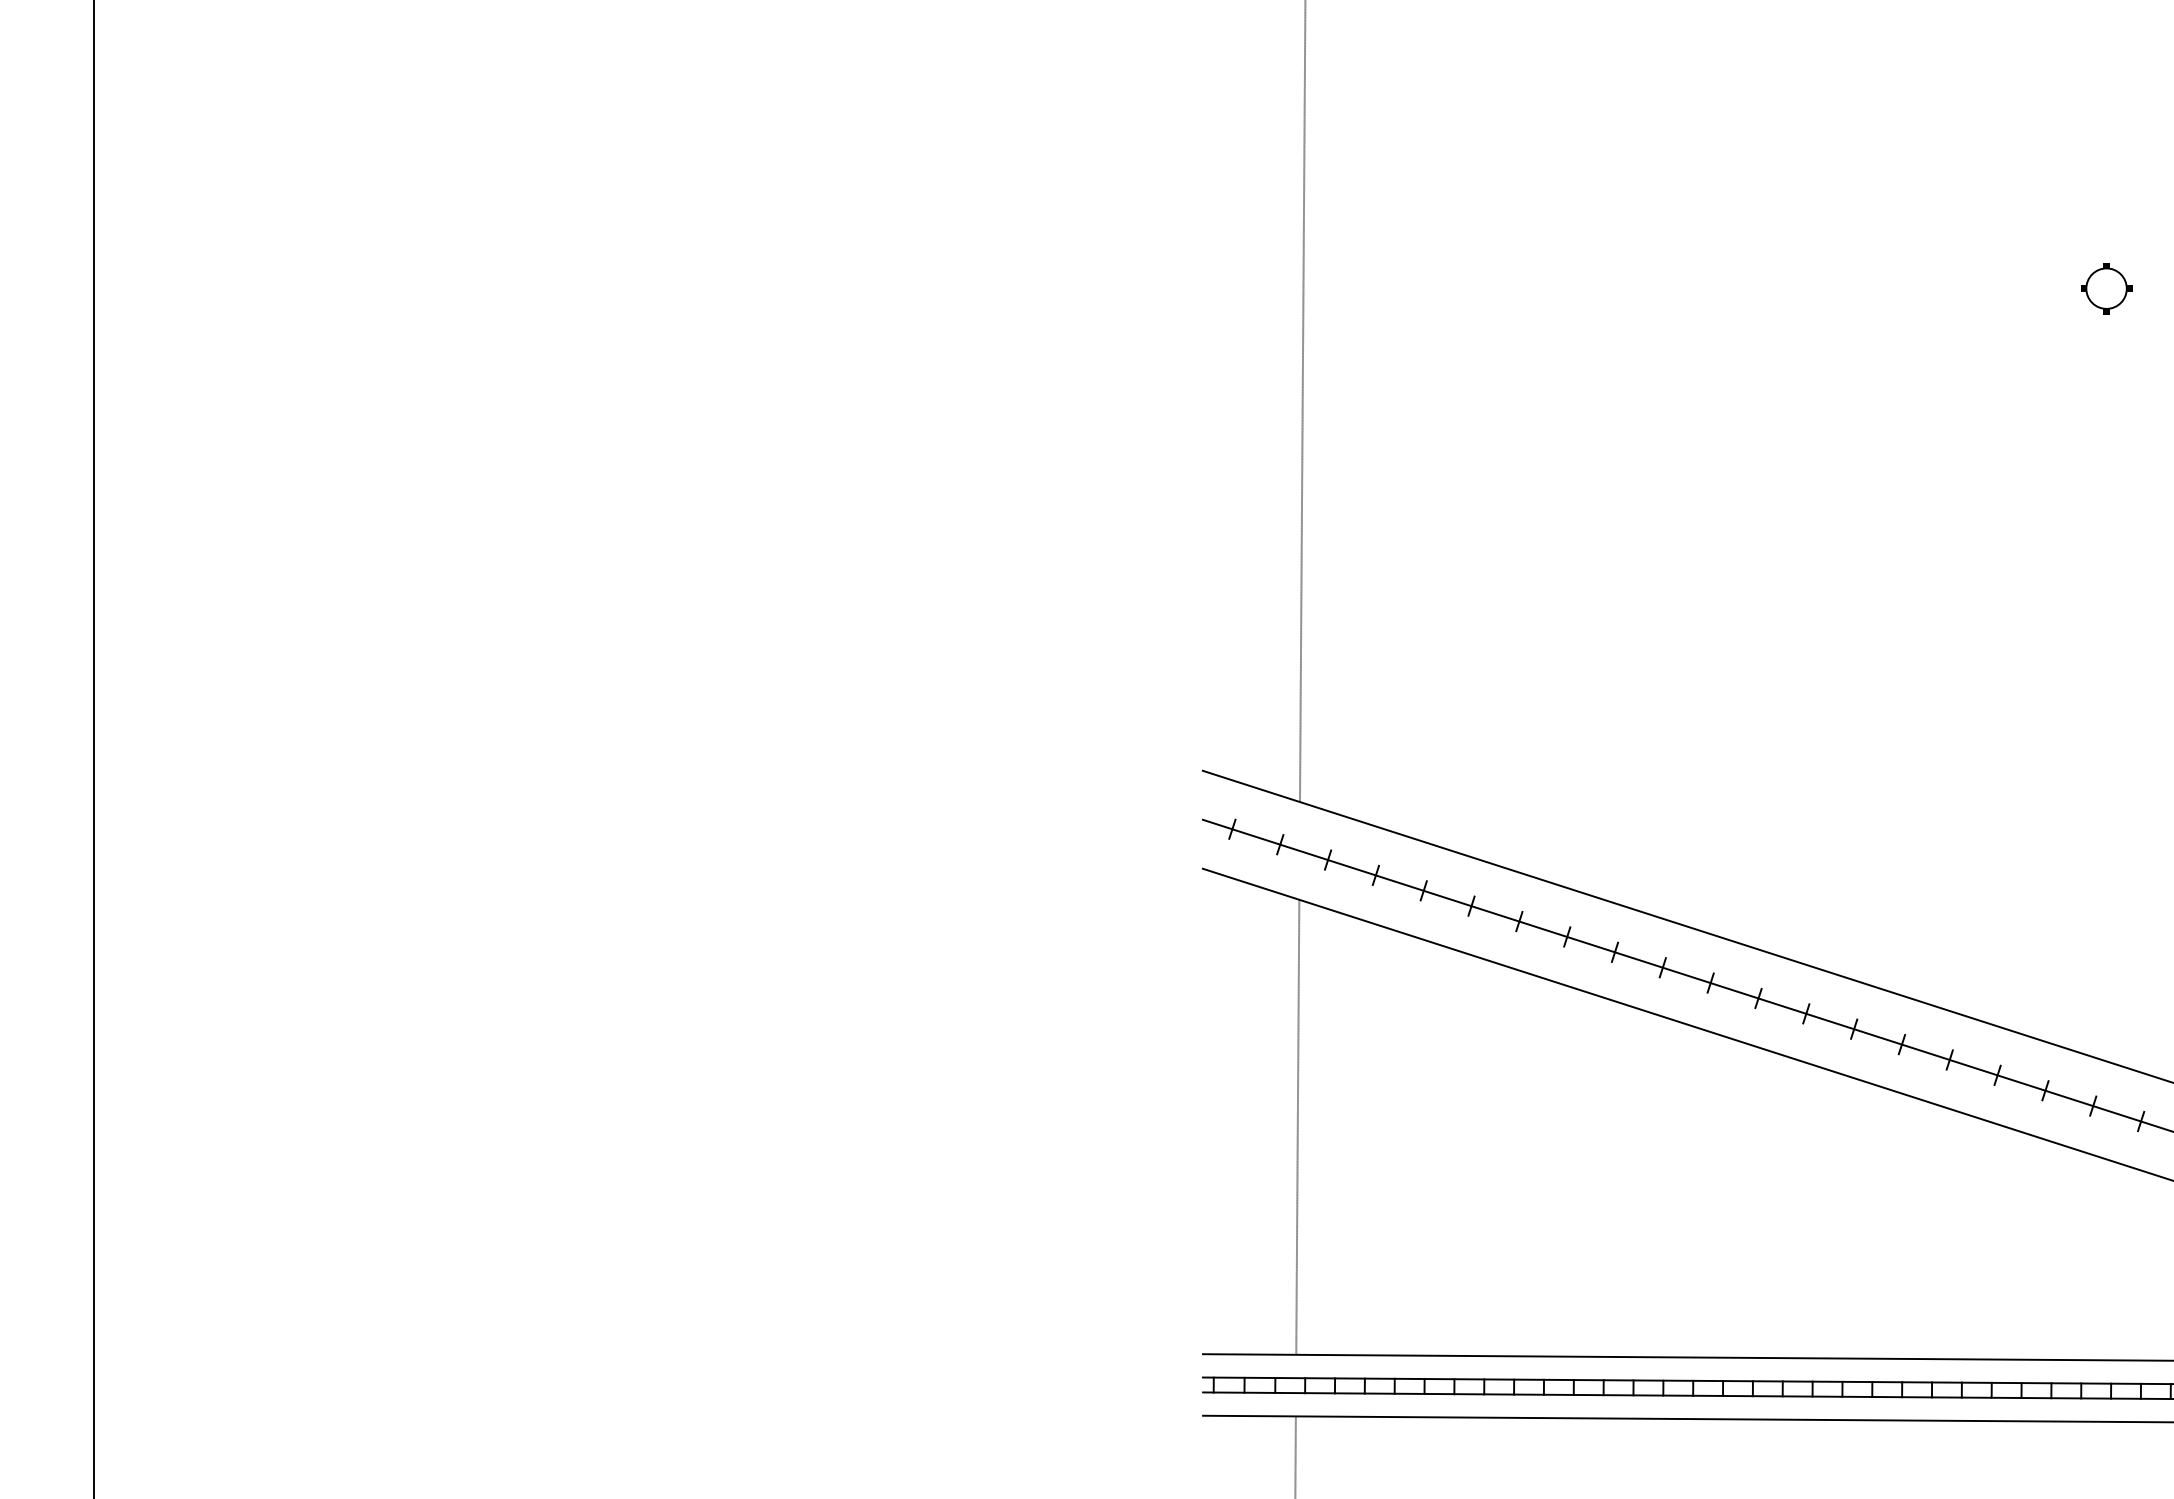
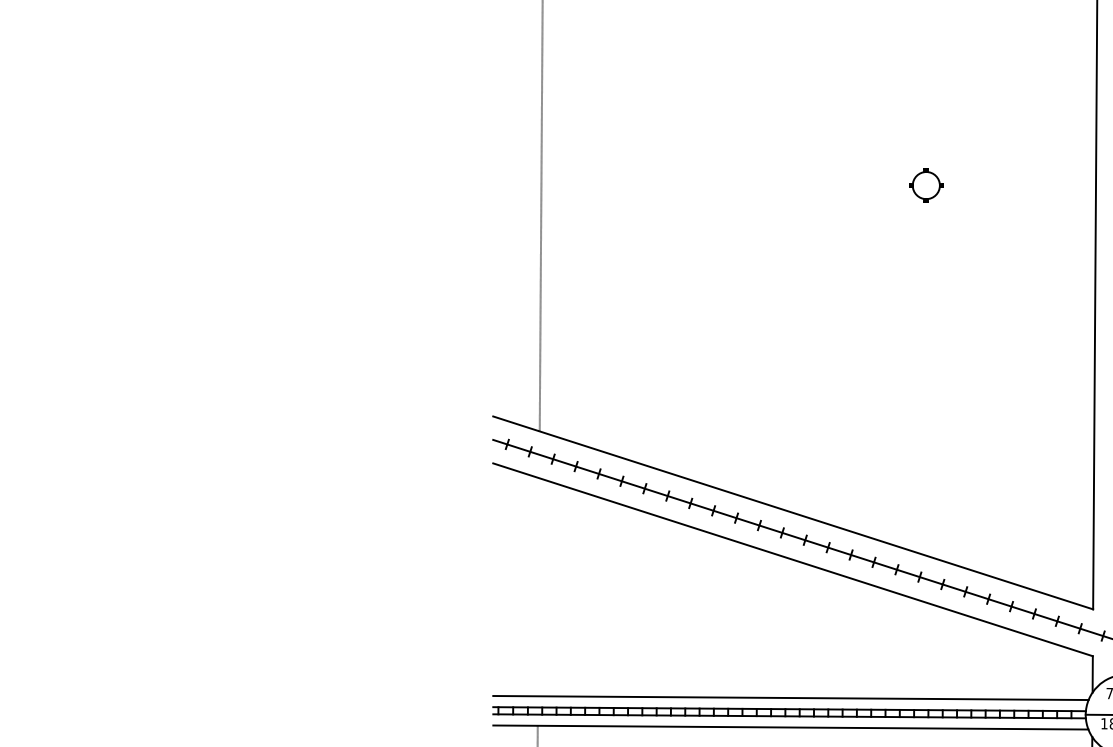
part: (2105, 286) -> (925, 184), size x1.4
line: (1297, 1127) -> (538, 587), removed

